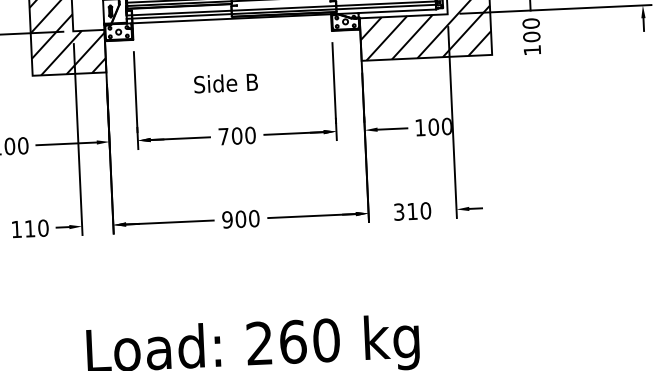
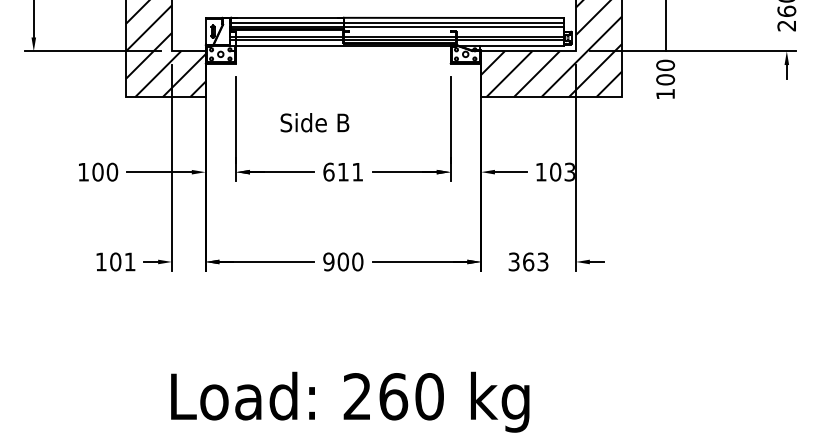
text: (225, 83) -> (314, 122), moved
text: (446, 125) -> (569, 171), 100 -> 103
text: (237, 135) -> (343, 171), 700 -> 611
text: (418, 210) -> (535, 261), 310 -> 363
text: (36, 228) -> (122, 261), 110 -> 101

